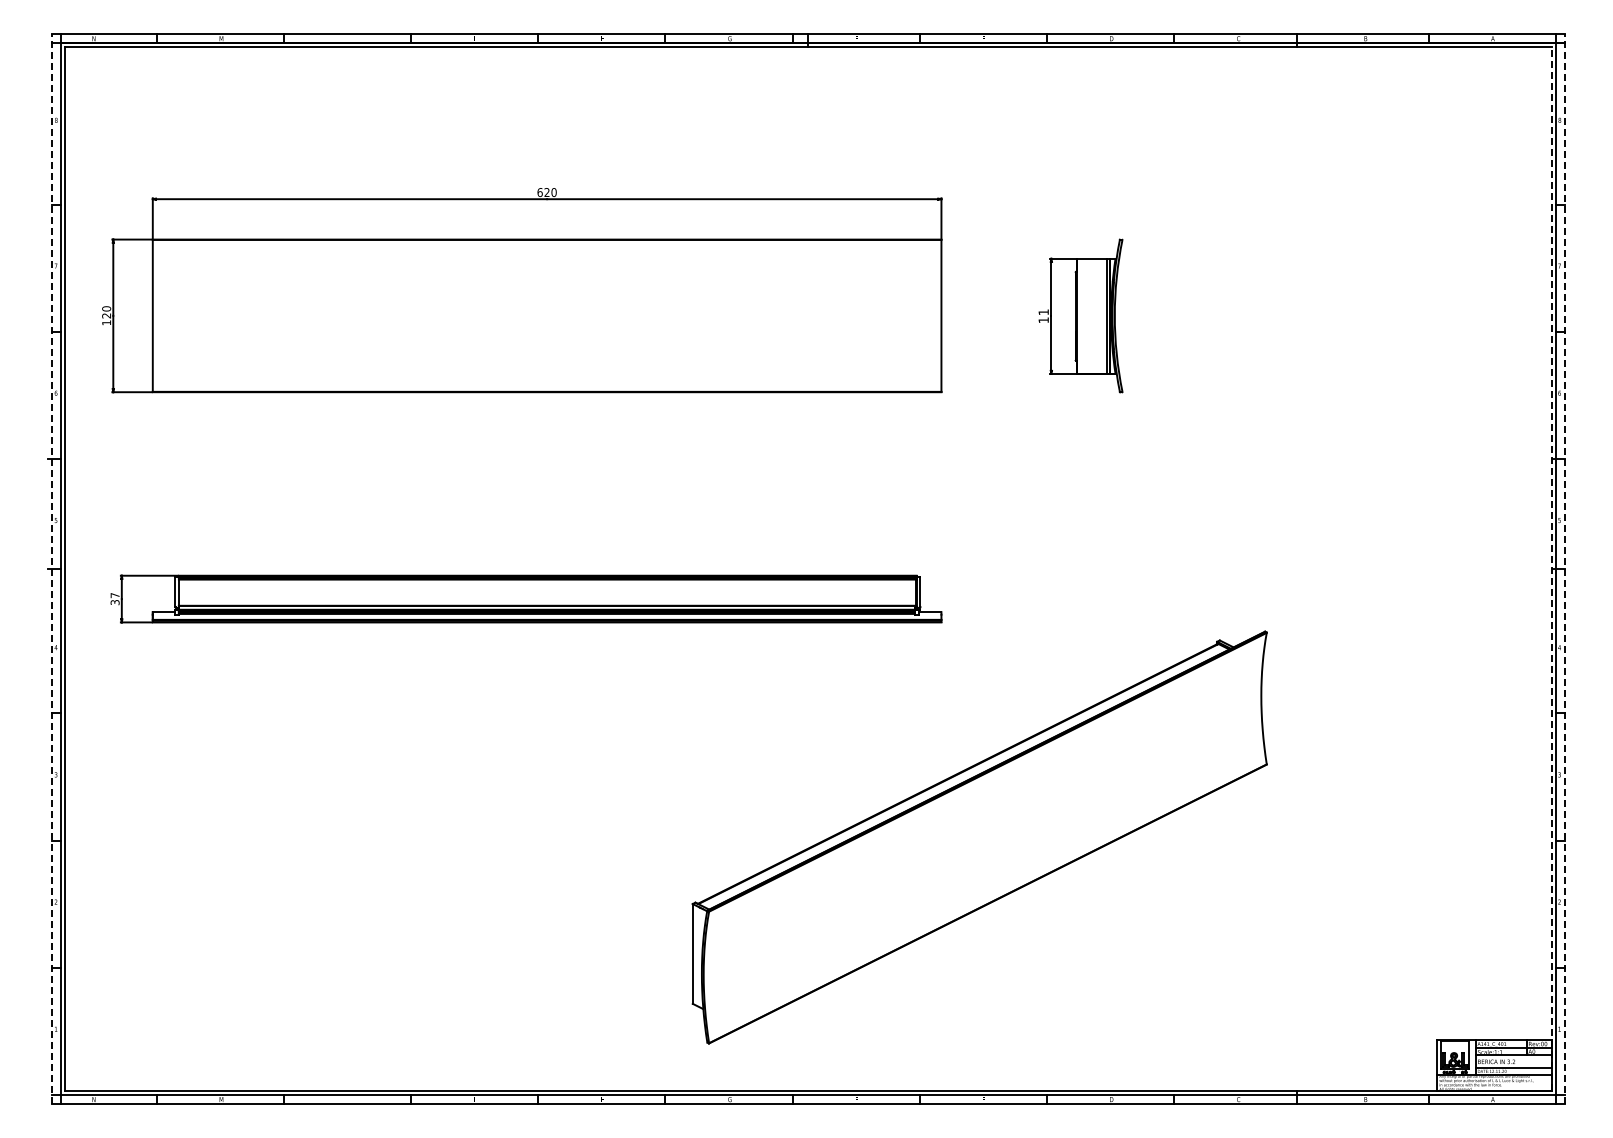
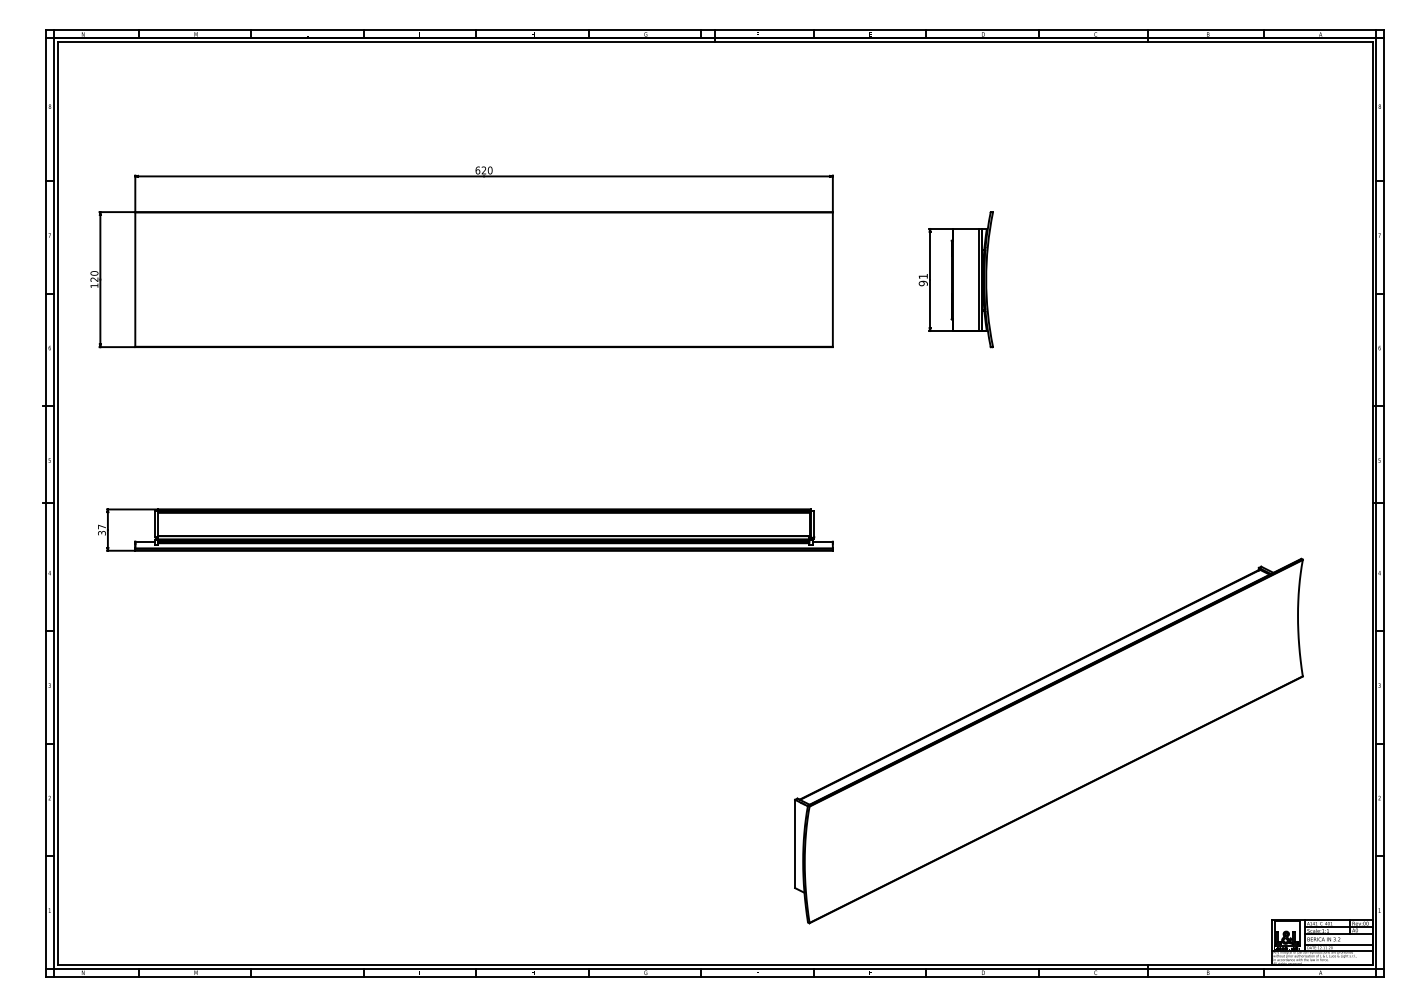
text: (1043, 320) -> (923, 283), 11 -> 91
line: (1551, 568) -> (1372, 503), dashed -> solid
line: (52, 569) -> (46, 503), dashed -> solid
line: (1564, 569) -> (1383, 503), dashed -> solid
part: (979, 837) -> (1048, 740), moved

